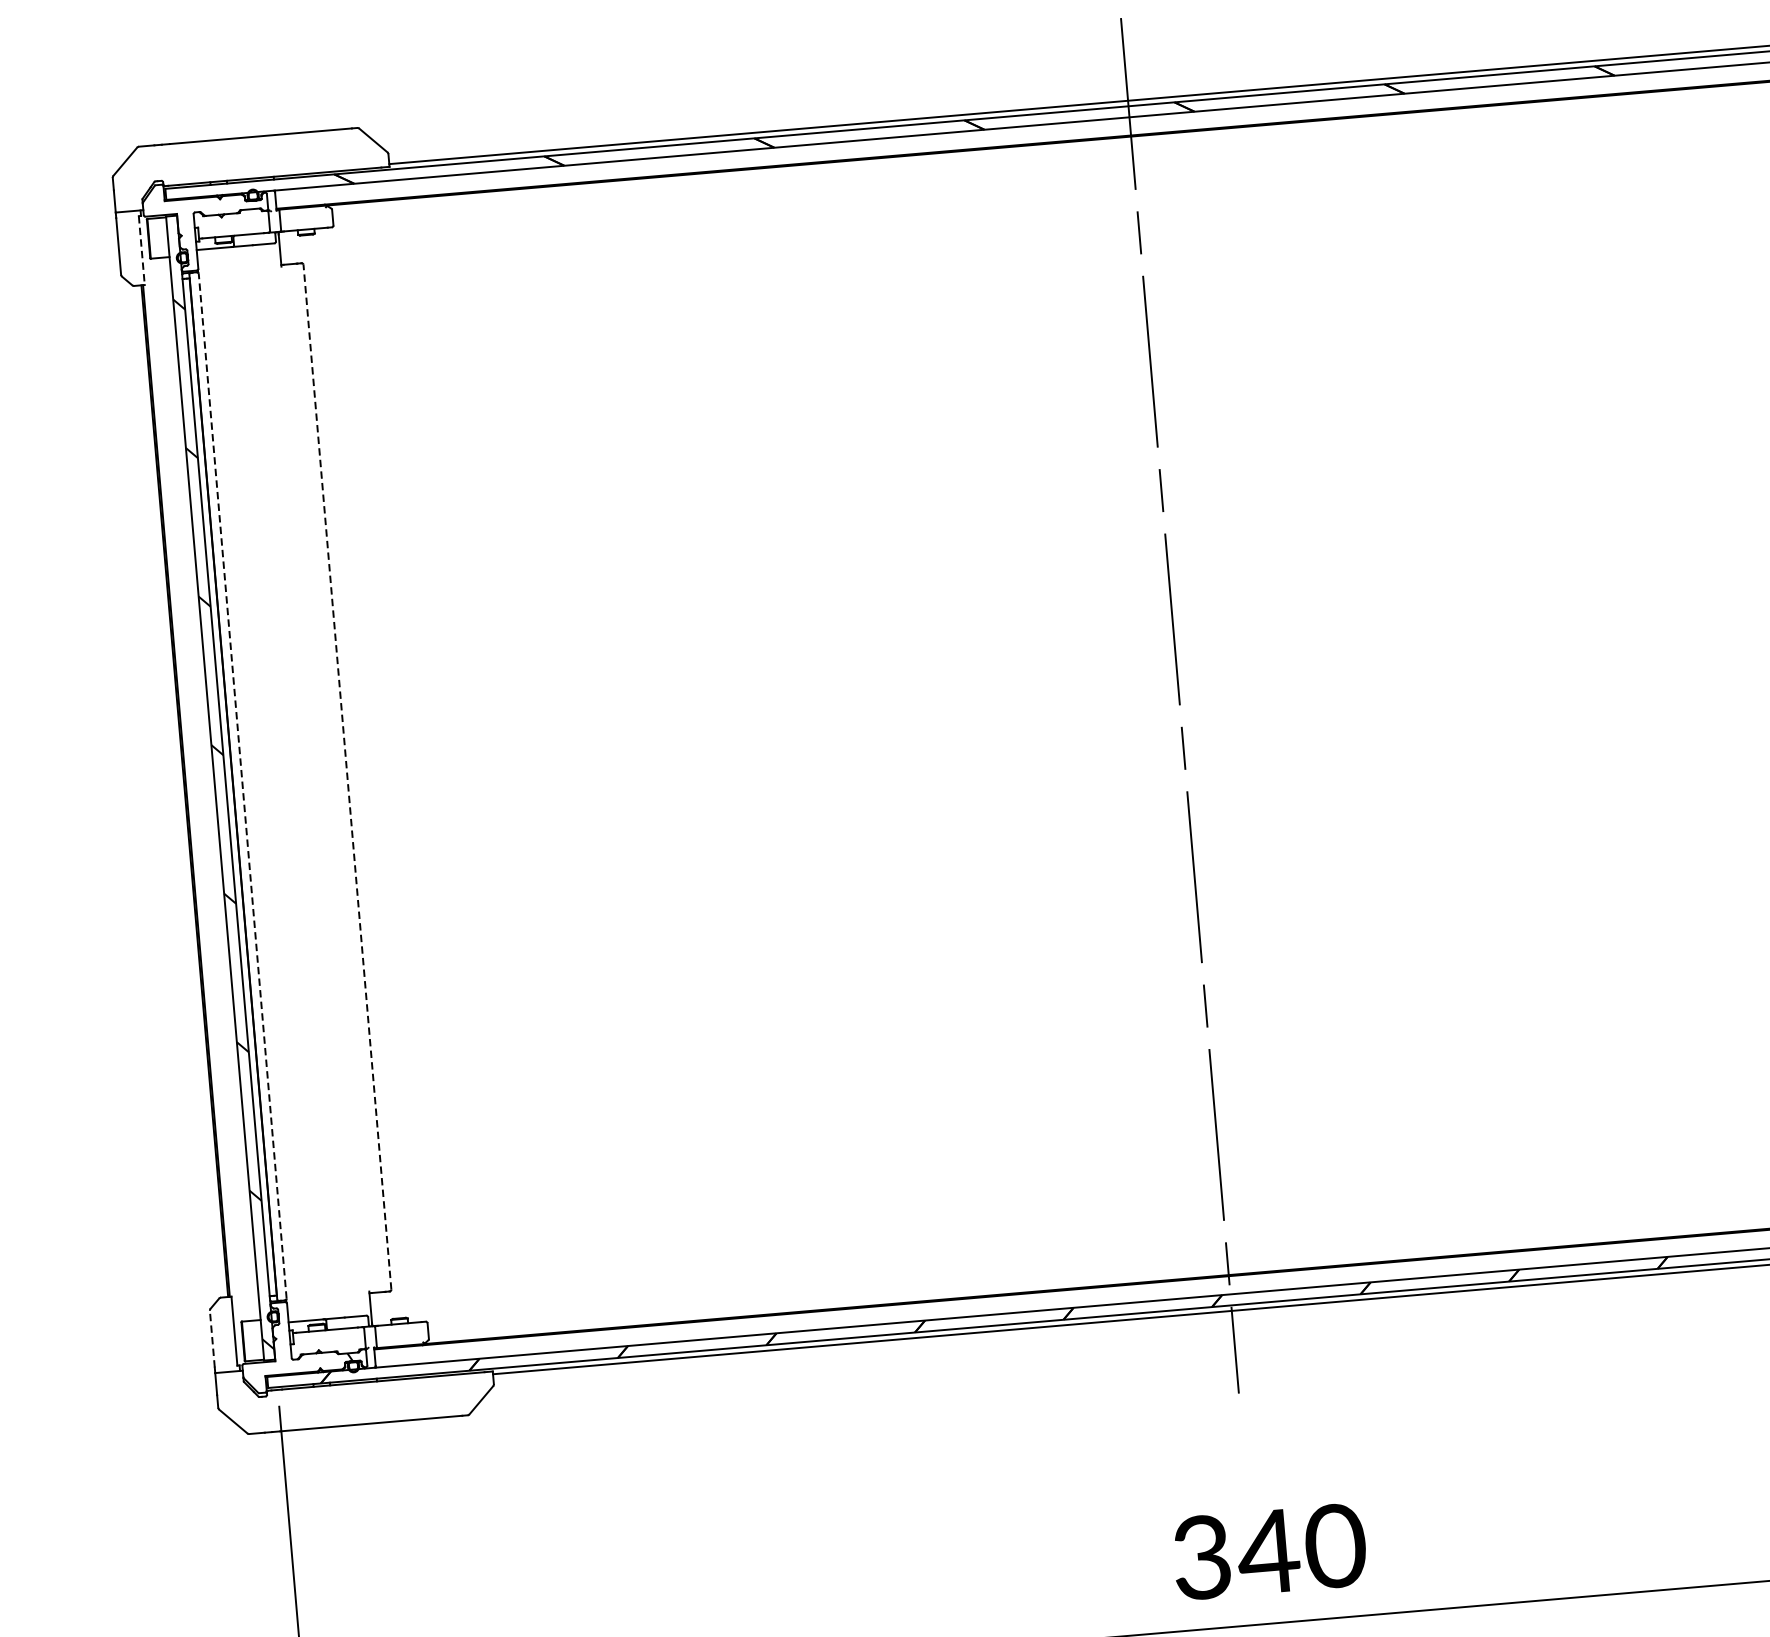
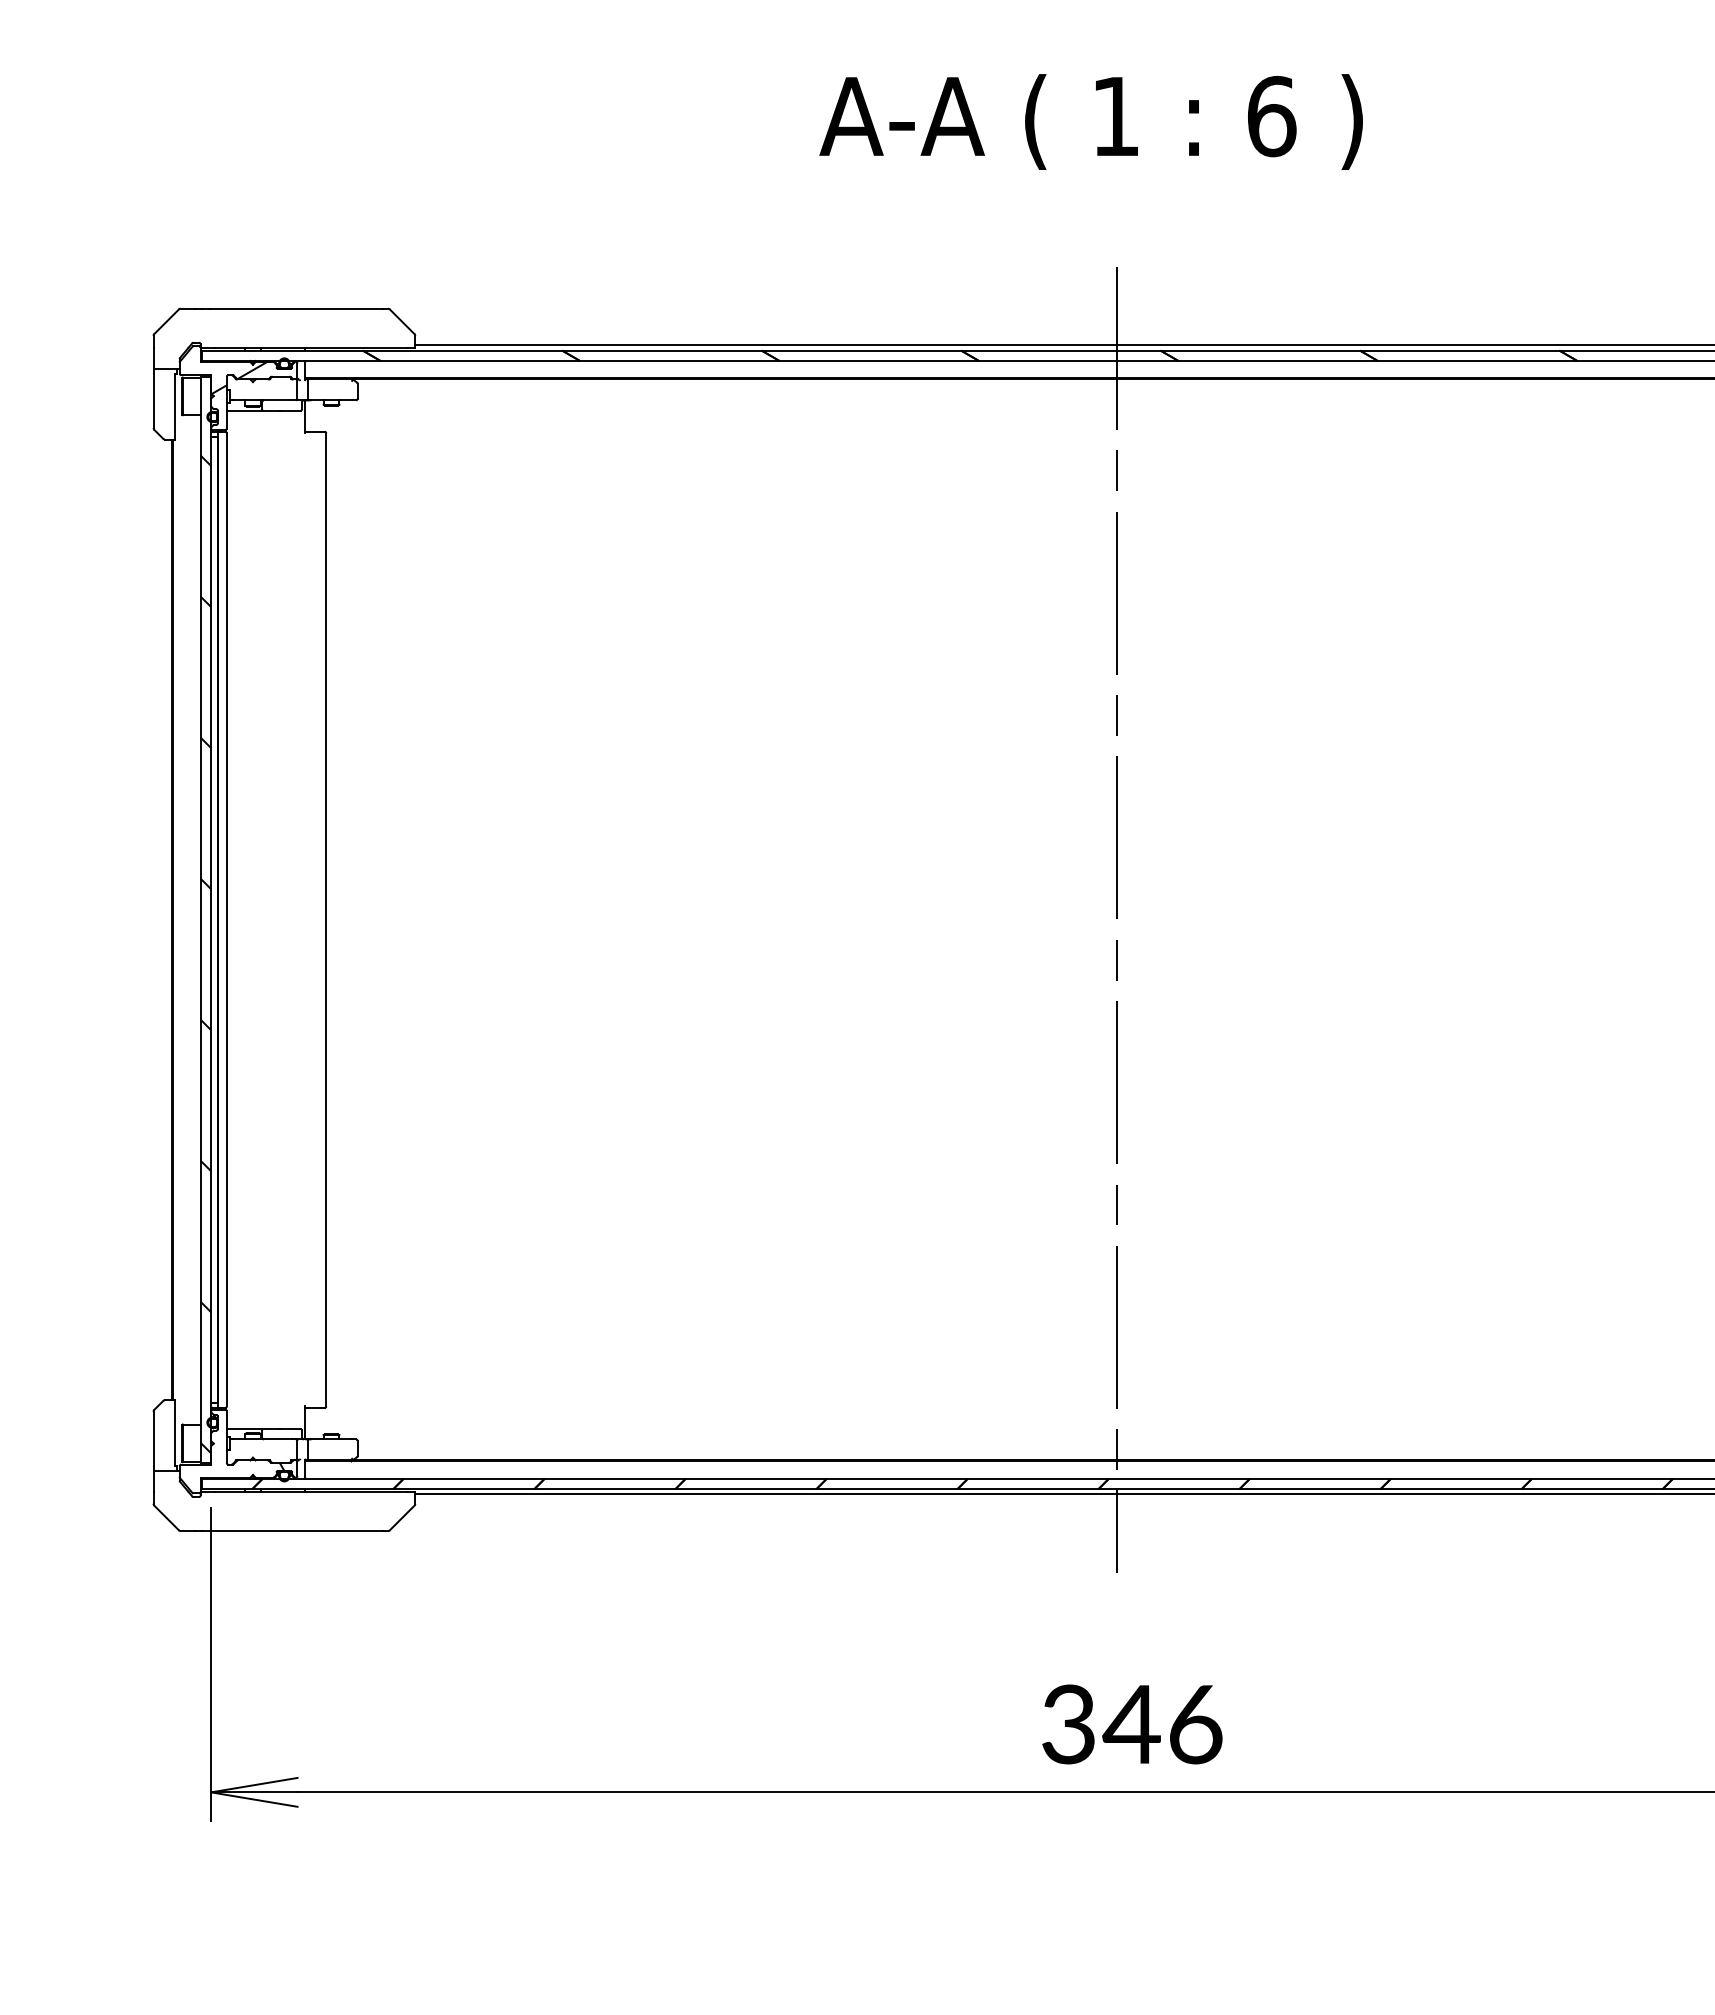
hatch: (207, 214) -> (239, 378), added
line: (141, 250) -> (174, 406), dashed -> solid
line: (347, 776) -> (326, 919), dashed -> solid
line: (242, 785) -> (226, 919), dashed -> solid
line: (212, 1338) -> (153, 1438), dashed -> solid
text: (1335, 1546) -> (1195, 1724), 340 -> 346

